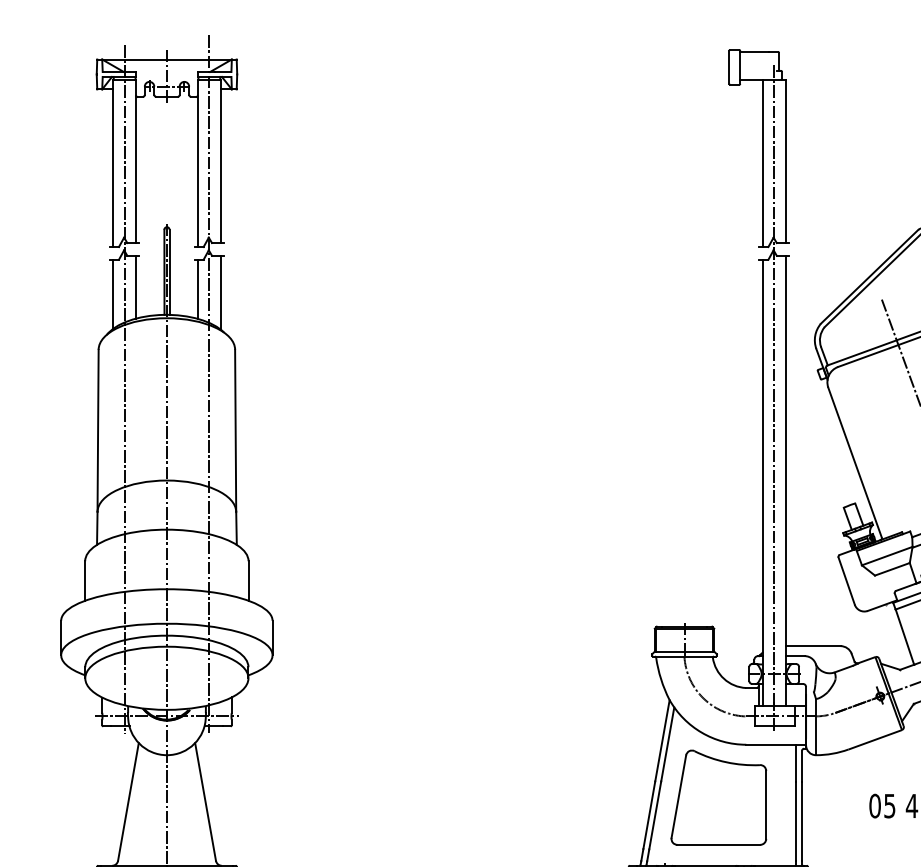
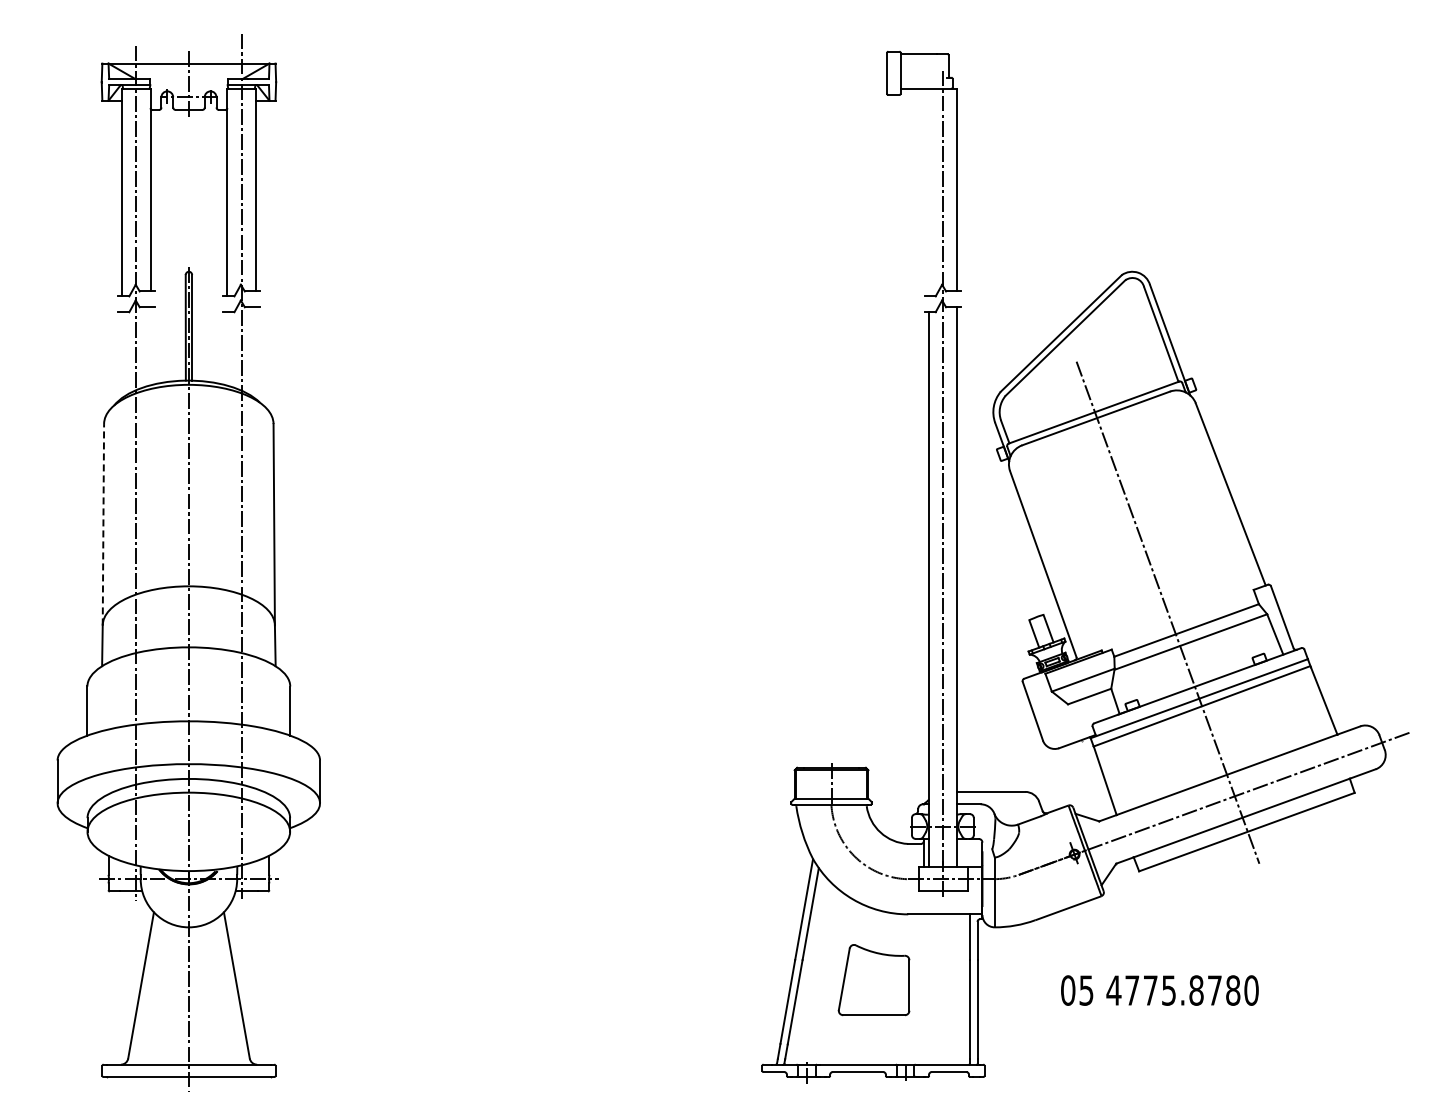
line: (762, 163) -> (928, 192), removed
line: (136, 287) -> (150, 346), removed
line: (198, 288) -> (227, 348), removed
line: (220, 293) -> (255, 353), removed
line: (113, 294) -> (122, 355), removed
line: (98, 430) -> (103, 524), solid -> dashed
part: (718, 797) -> (873, 979), size x0.6

